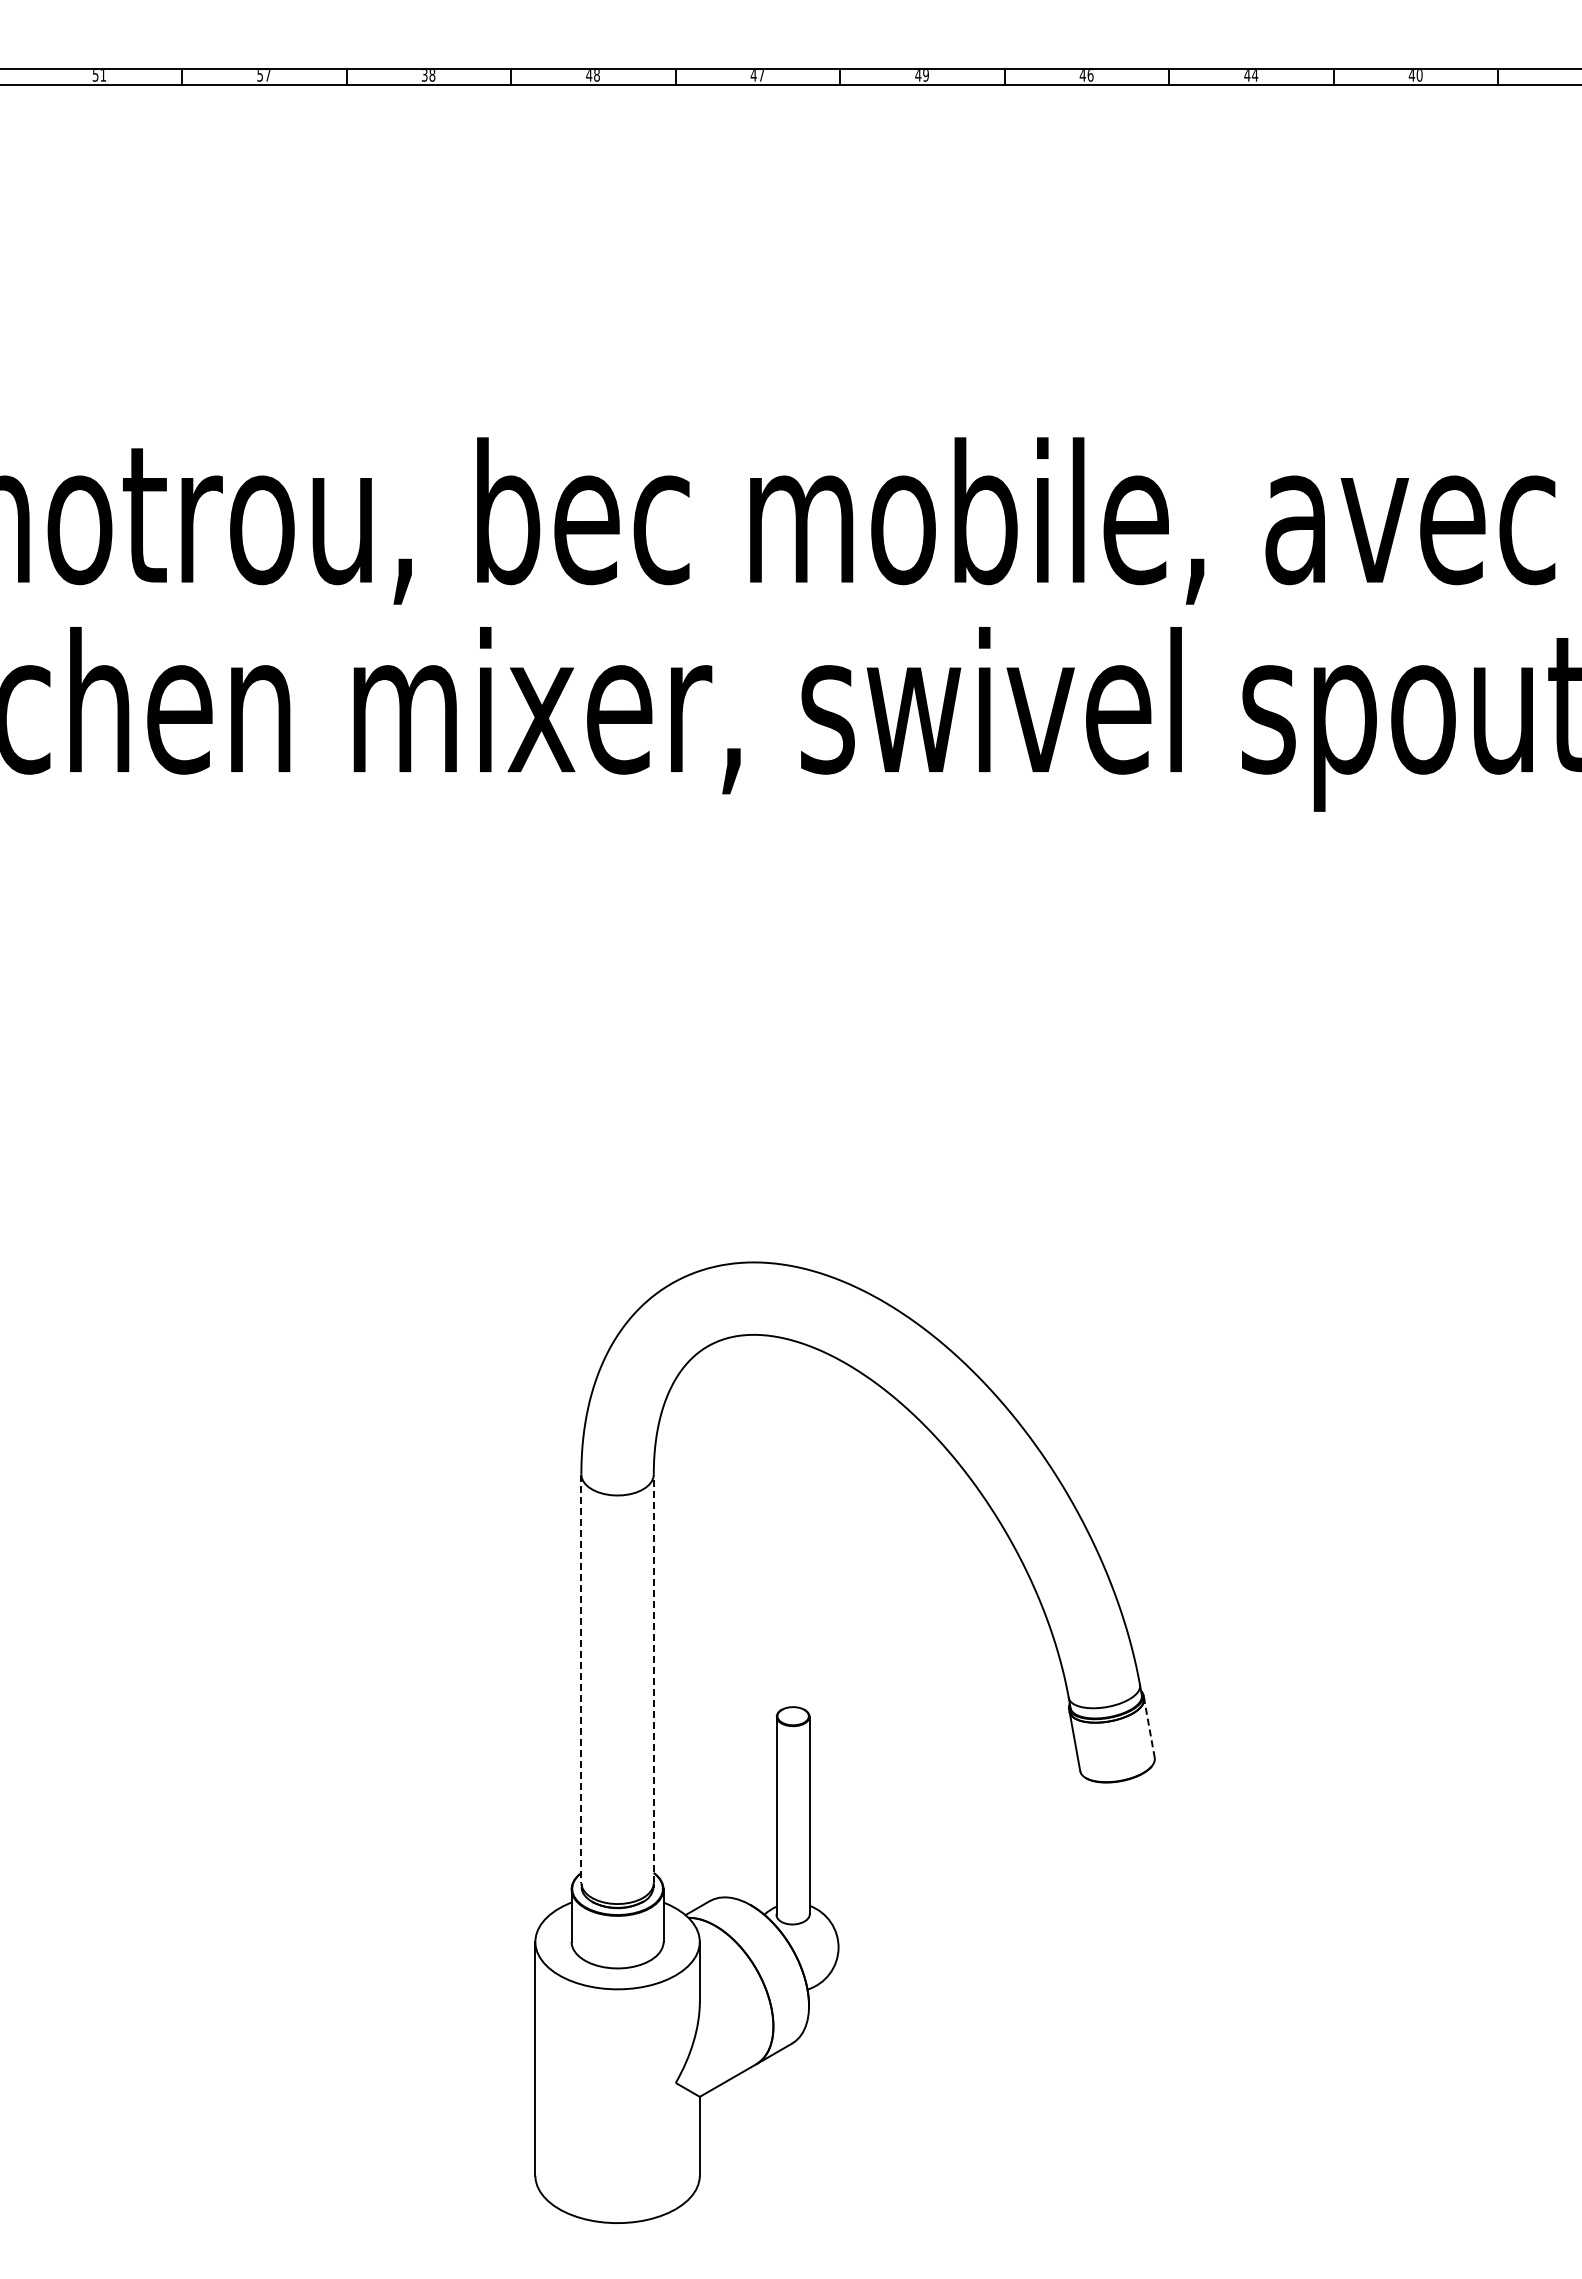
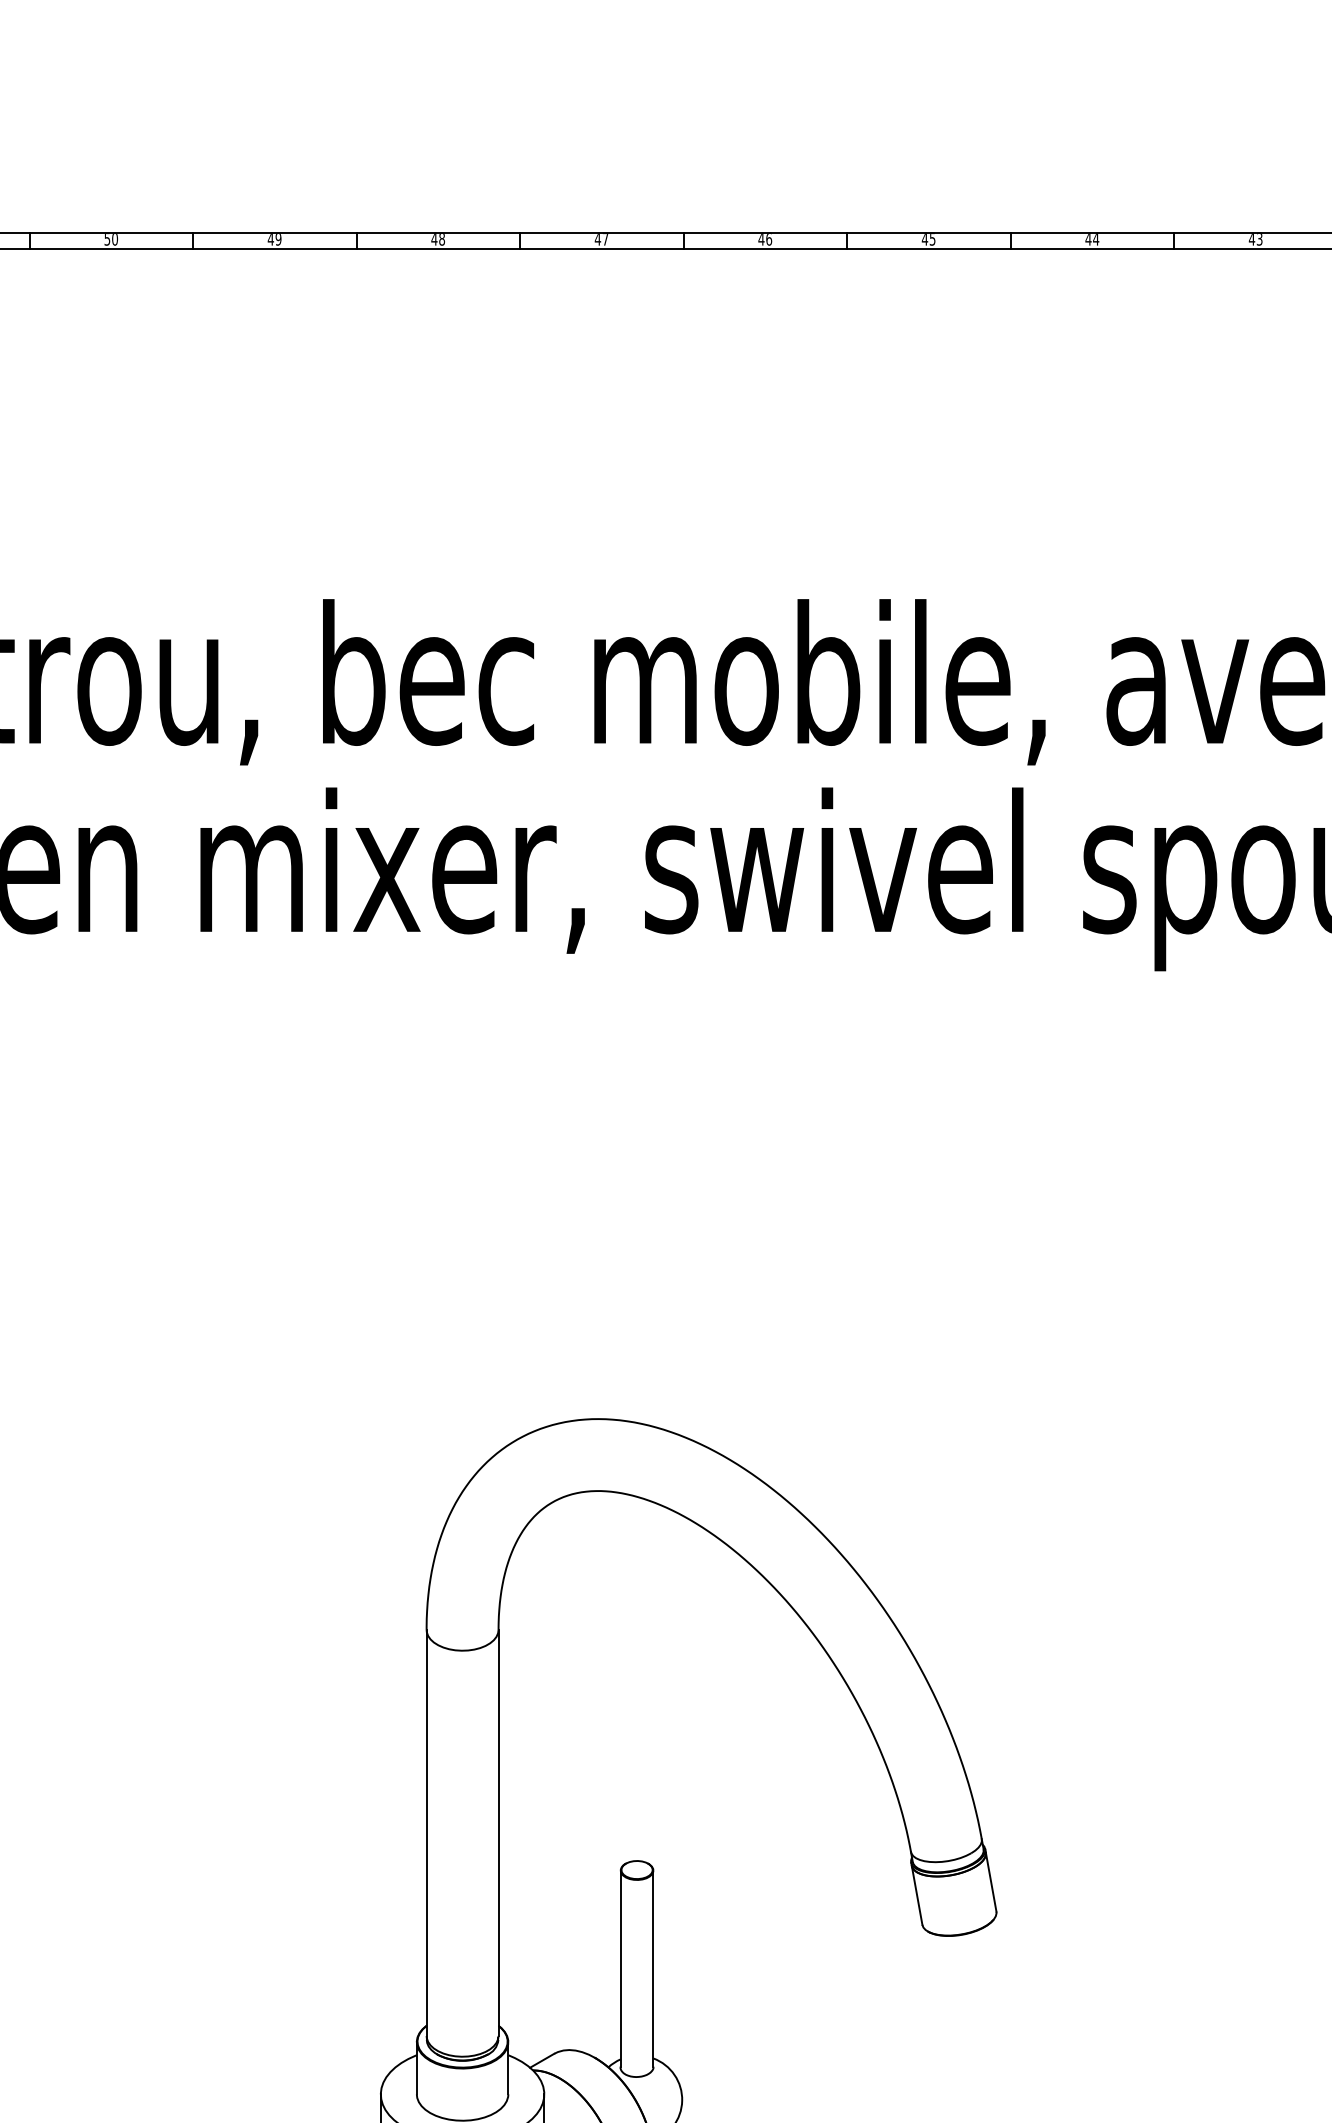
text: (267, 75) -> (114, 239), 57 -> 50
text: (428, 75) -> (274, 239), 38 -> 49
text: (926, 75) -> (769, 239), 49 -> 46
text: (1090, 75) -> (932, 239), 46 -> 45
text: (1419, 75) -> (1259, 239), 40 -> 43
line: (653, 1678) -> (498, 1832), dashed -> solid
line: (581, 1679) -> (426, 1833), dashed -> solid
line: (1149, 1727) -> (991, 1881), dashed -> solid

